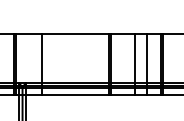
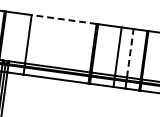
line: (75, 33) -> (64, 19), solid -> dashed
line: (147, 58) -> (130, 53), solid -> dashed

